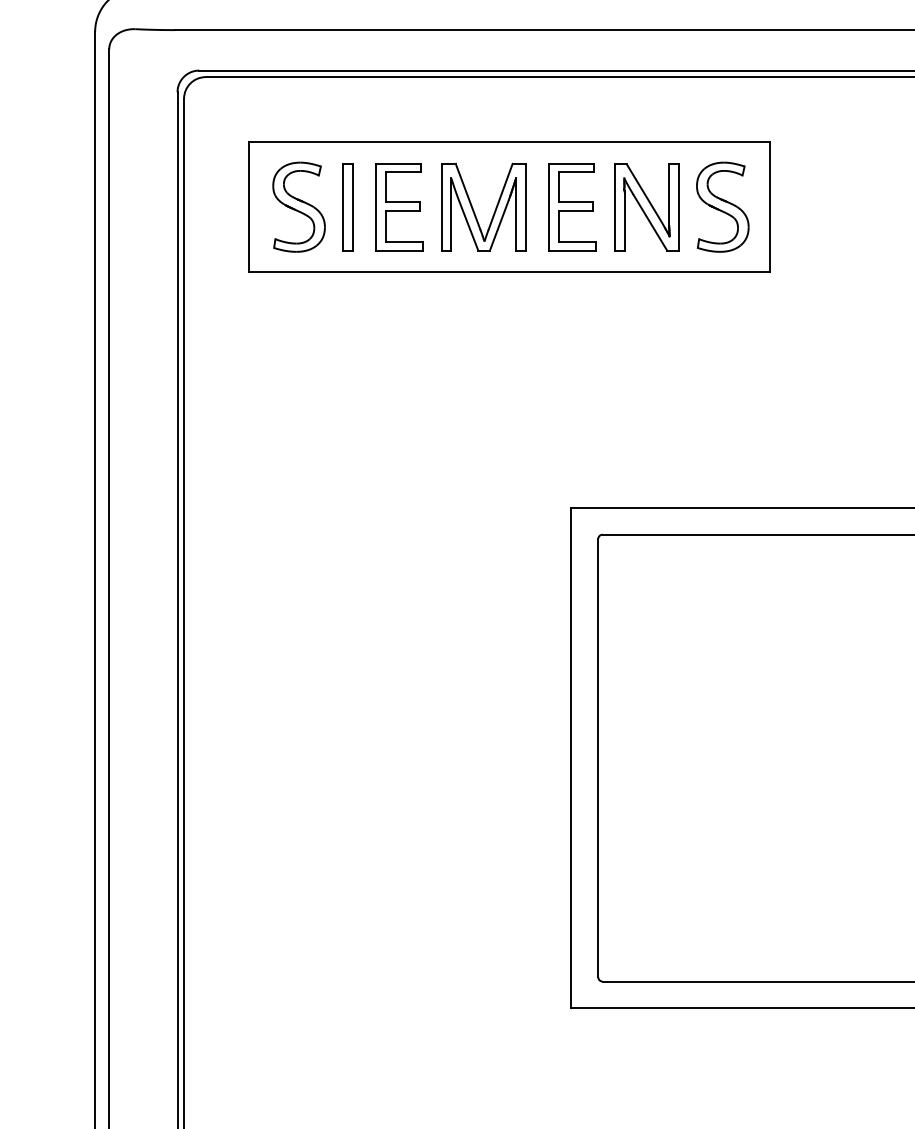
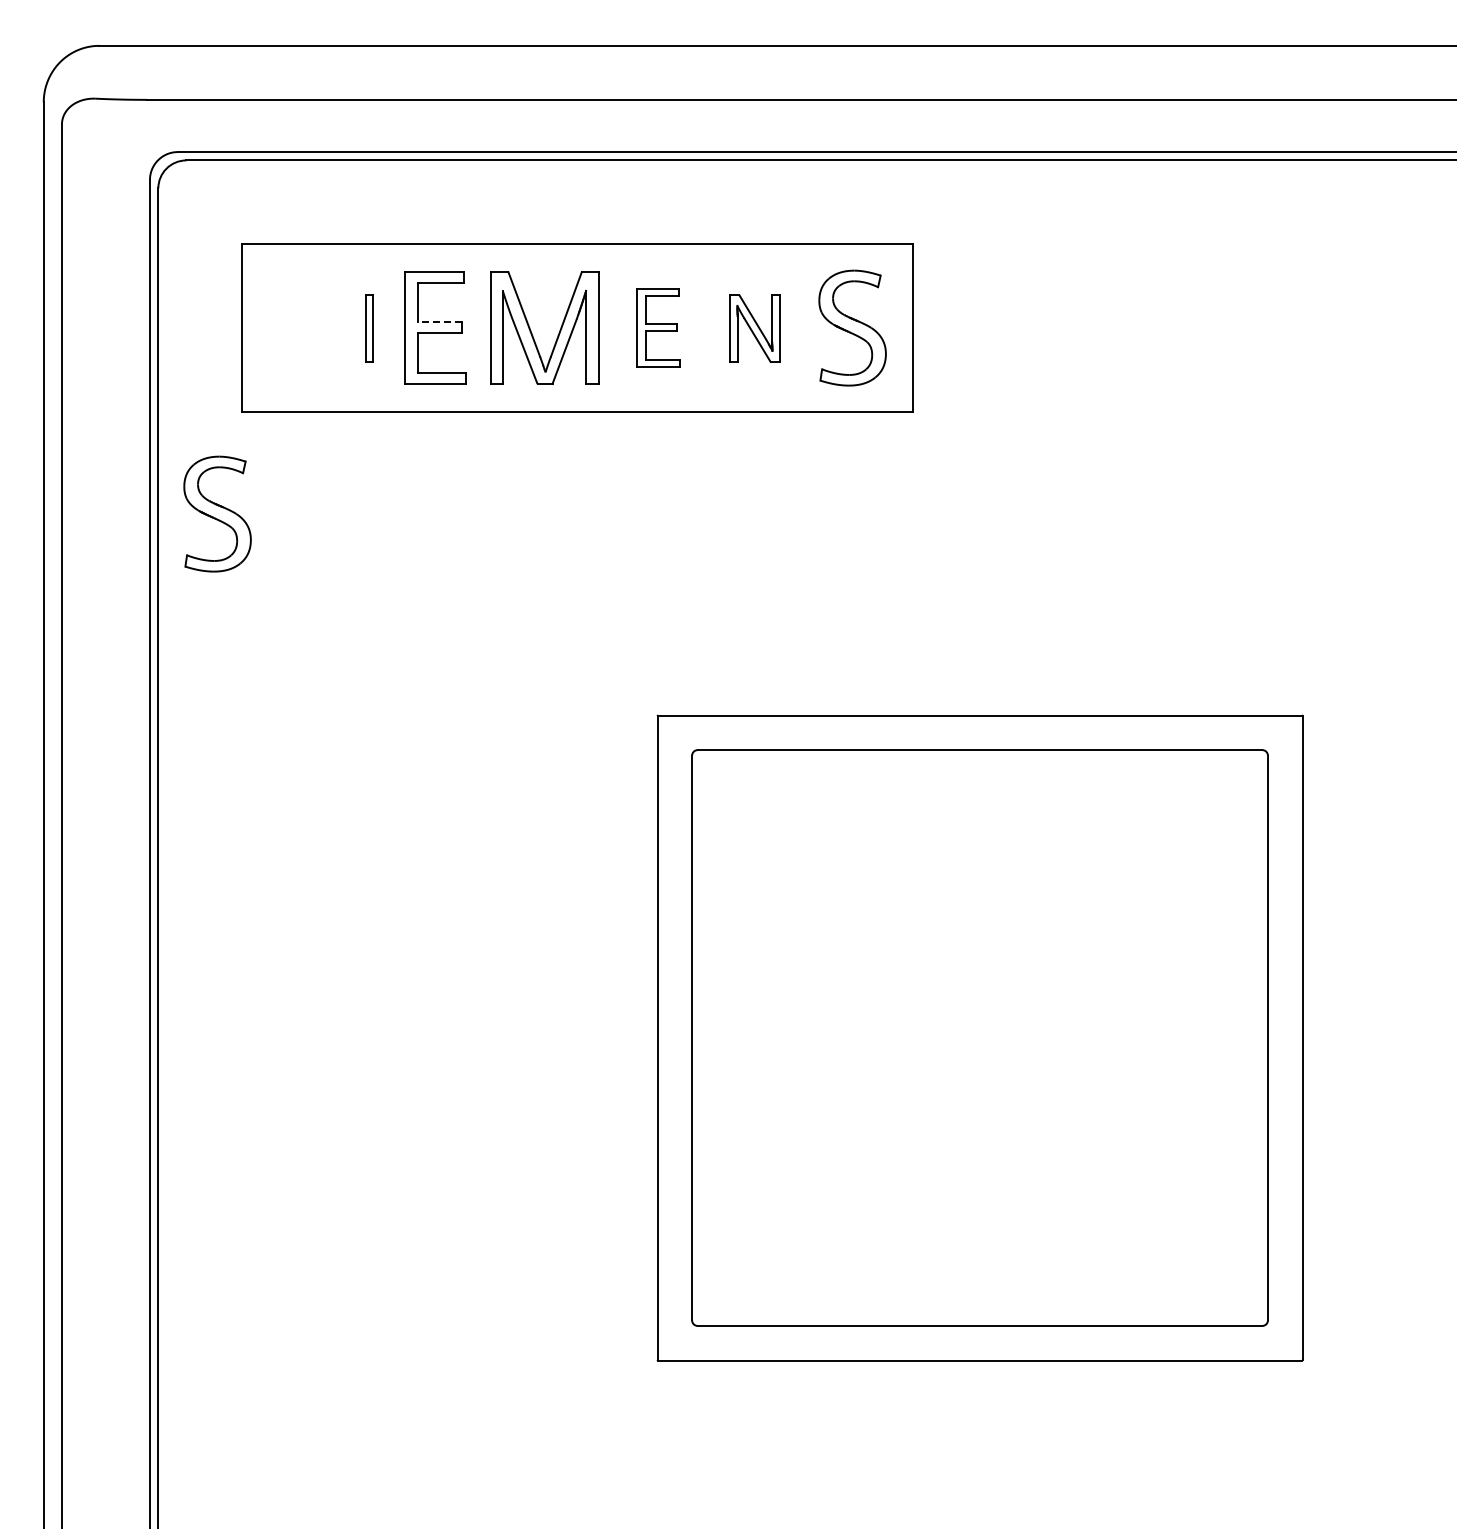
line: (402, 202) -> (439, 322), solid -> dashed
part: (299, 206) -> (217, 513), moved
part: (347, 206) -> (369, 327), size x0.6
part: (572, 206) -> (658, 327), size x0.7
part: (646, 207) -> (754, 328), size x0.6

